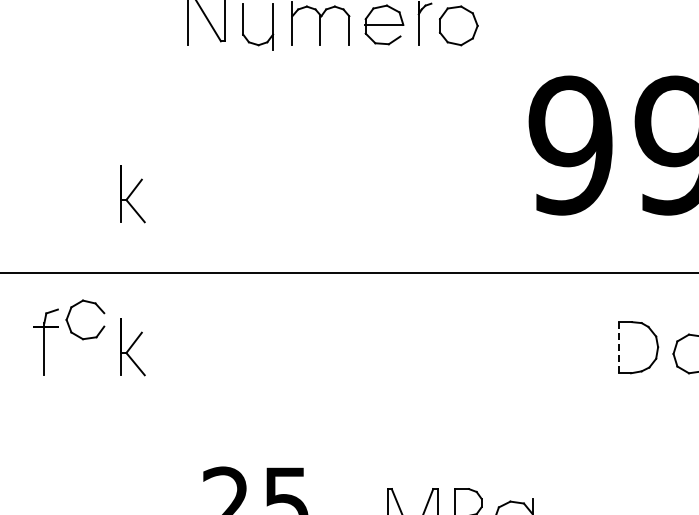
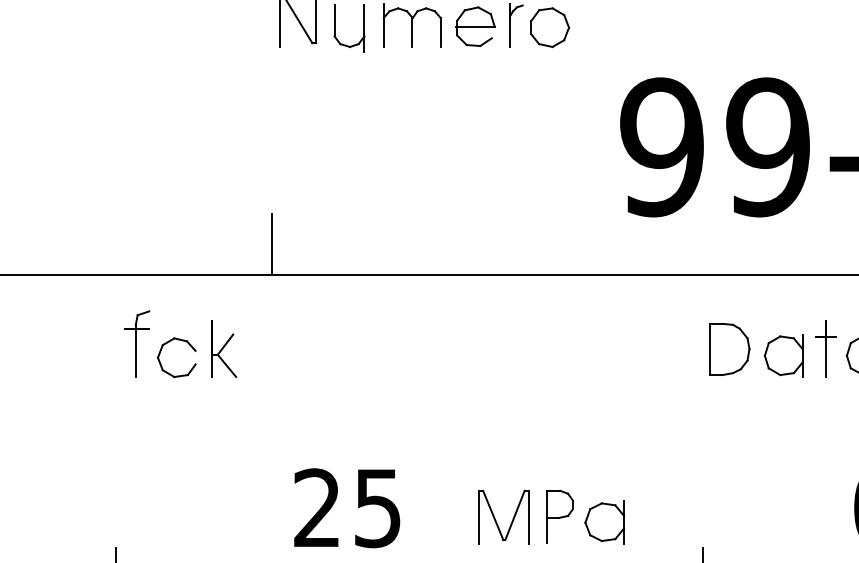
part: (133, 193) -> (224, 195), removed
line: (180, 241) -> (271, 243), added
part: (71, 311) -> (162, 349), moved
line: (618, 347) -> (709, 349), dashed -> solid

